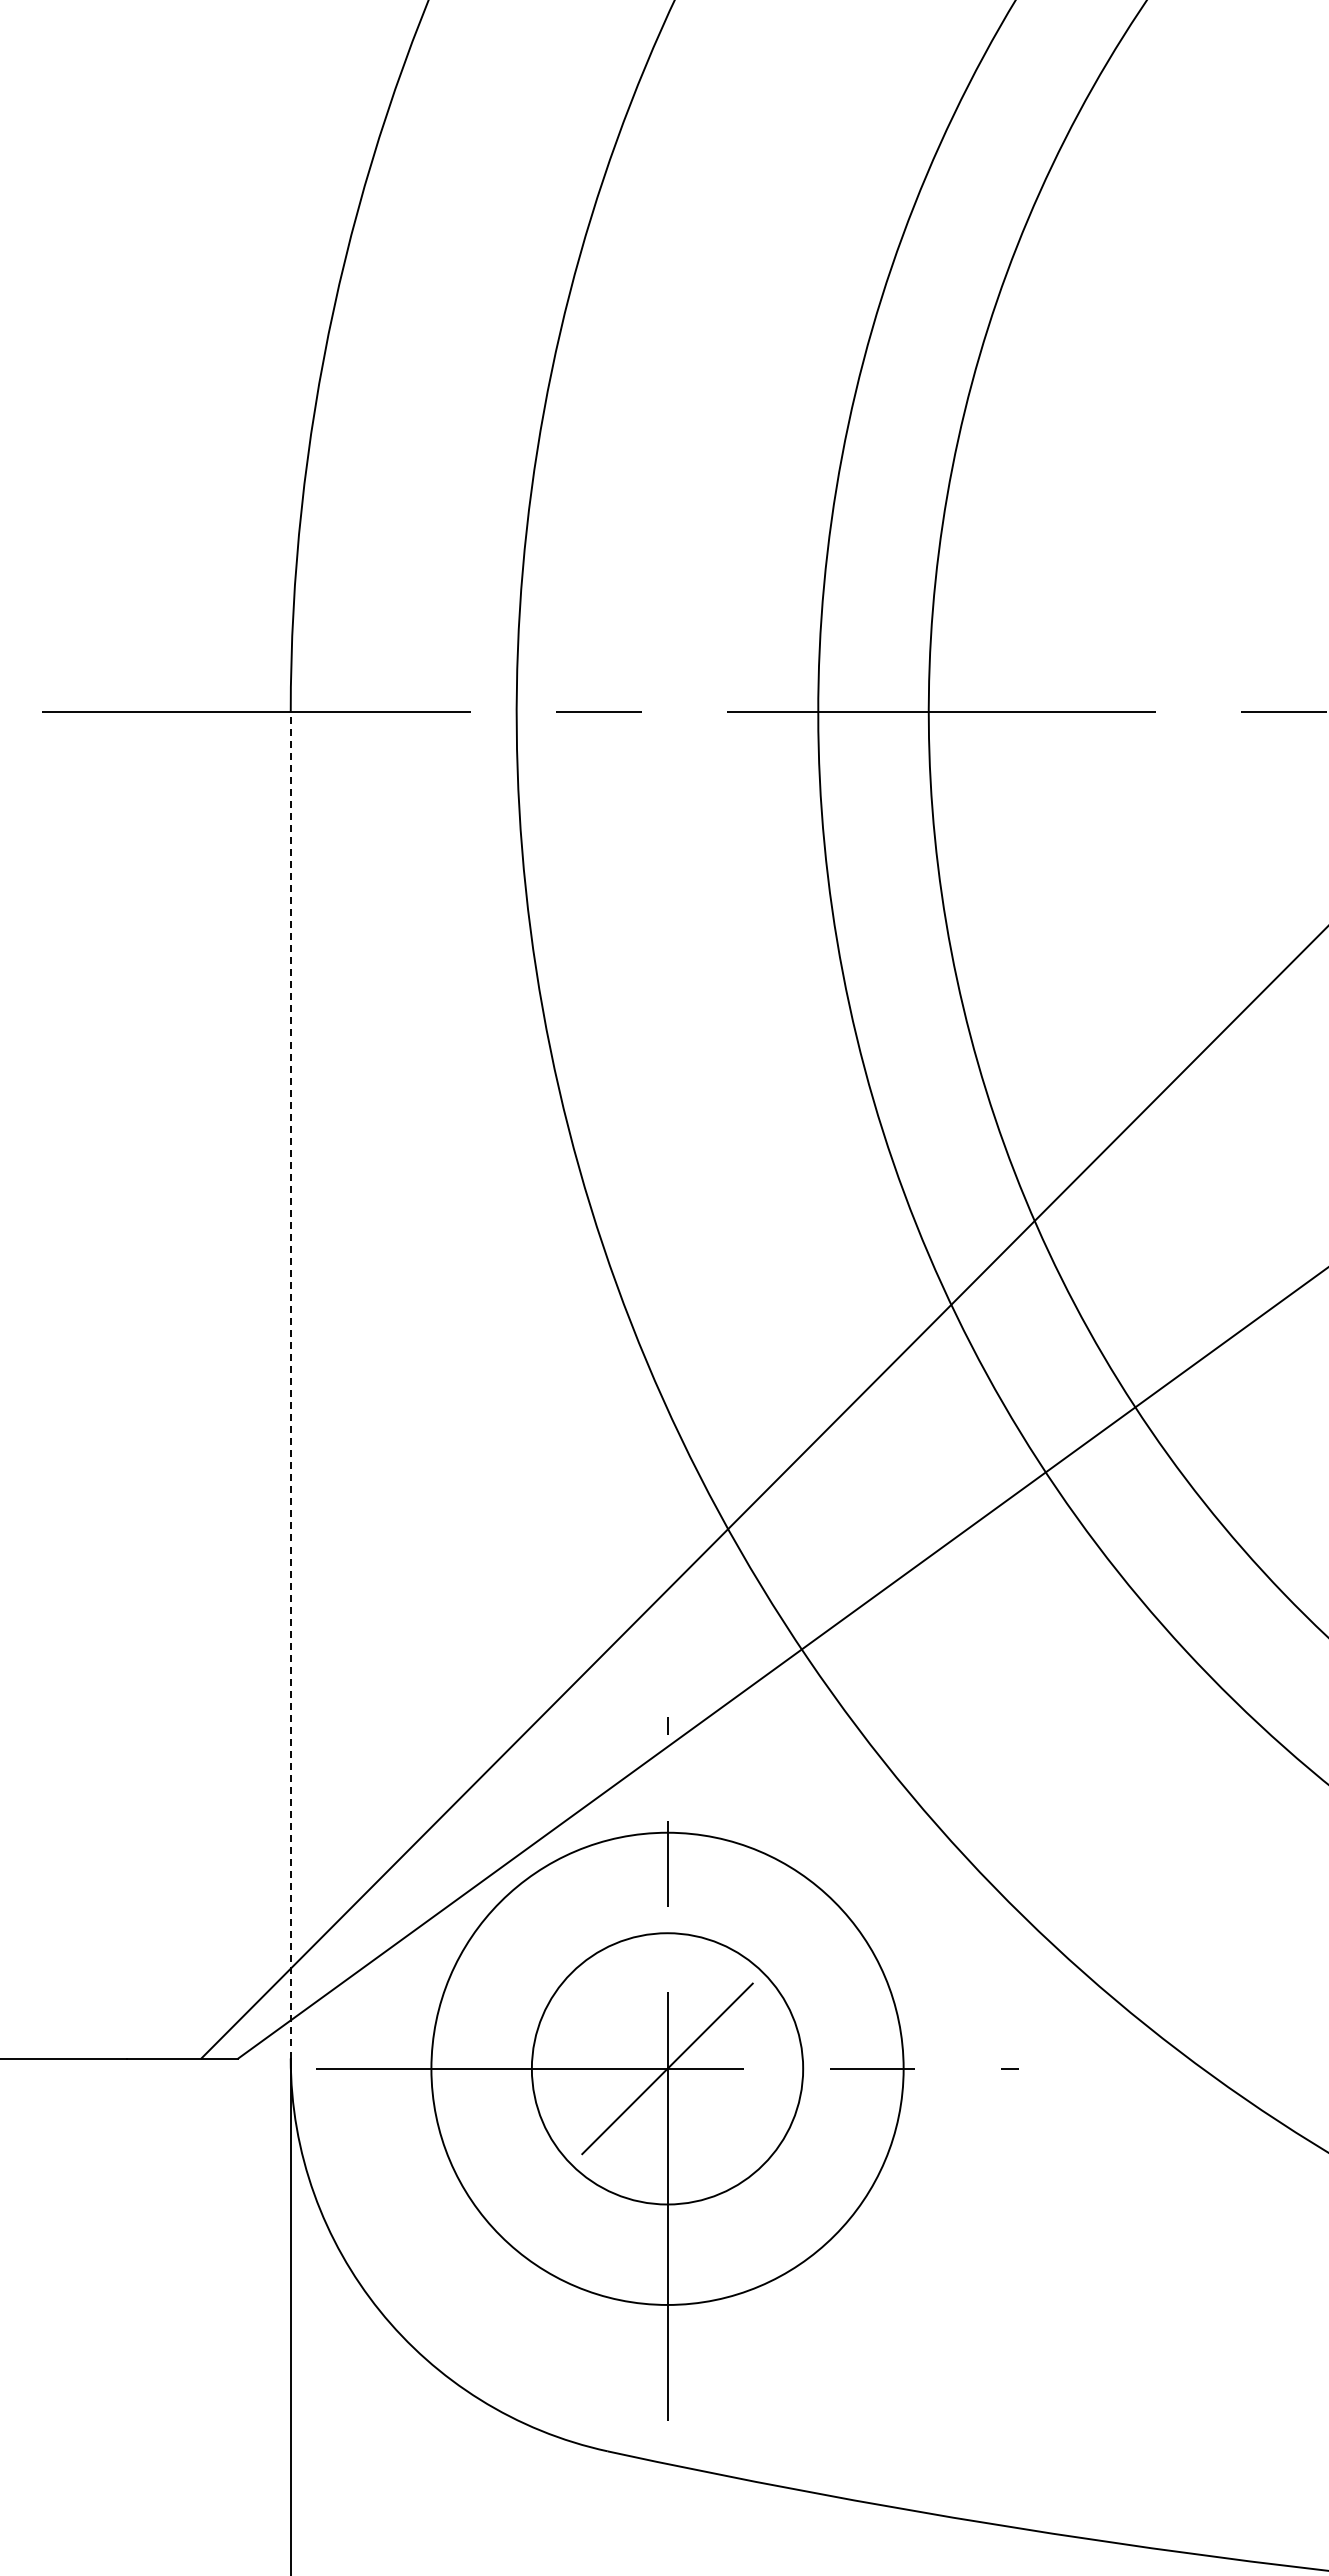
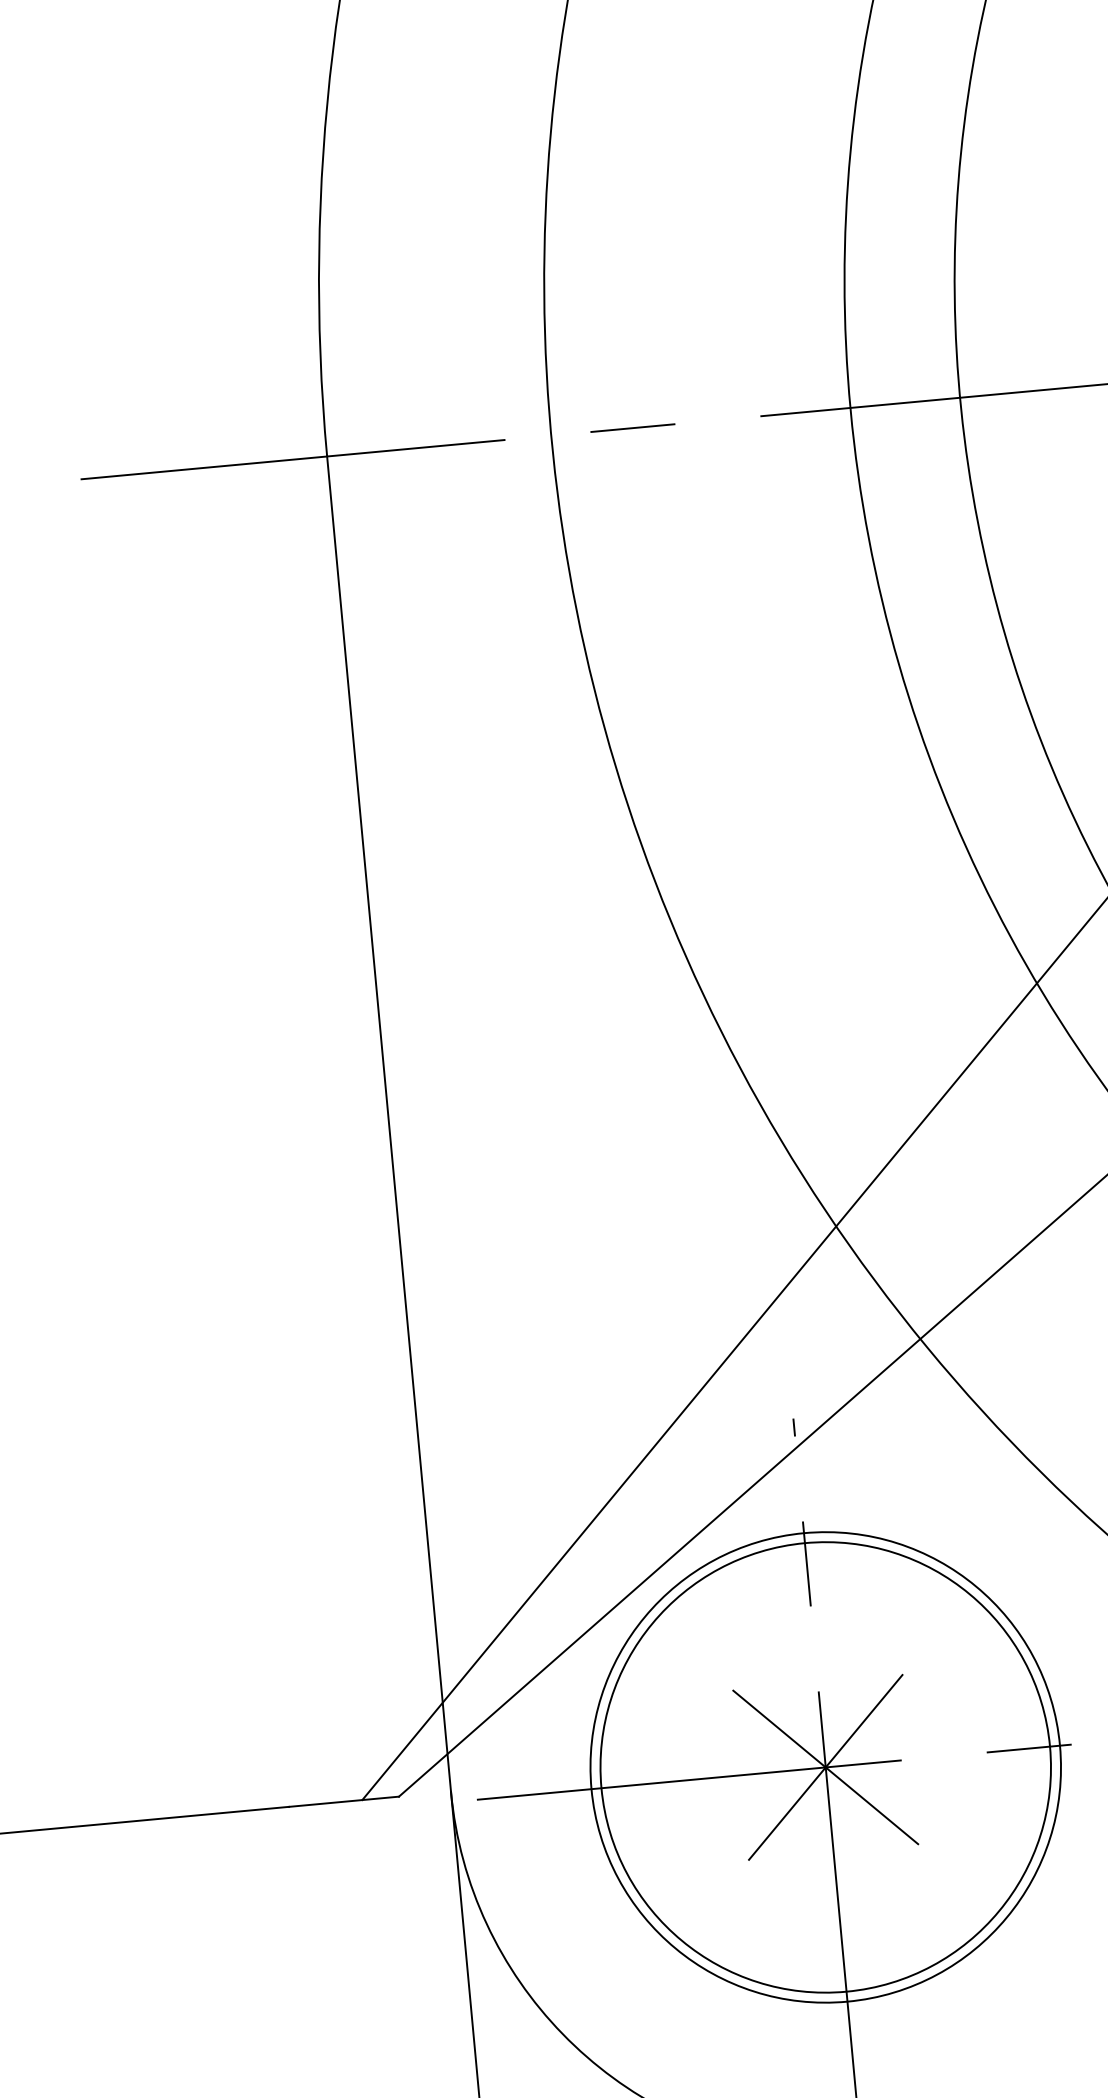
line: (290, 1384) -> (388, 1123), dashed -> solid
circle: (667, 2068) -> (825, 1767), size x1.67
line: (667, 2068) -> (825, 1767), added

